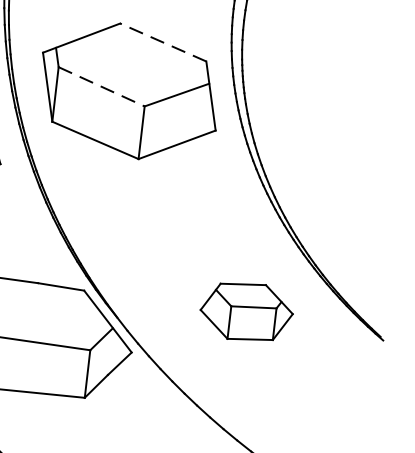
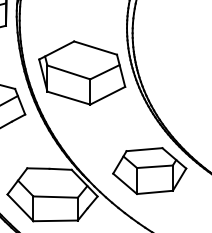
line: (163, 41) -> (95, 47), dashed -> solid
line: (100, 86) -> (68, 72), dashed -> solid
part: (246, 310) -> (149, 170), size x1.67

